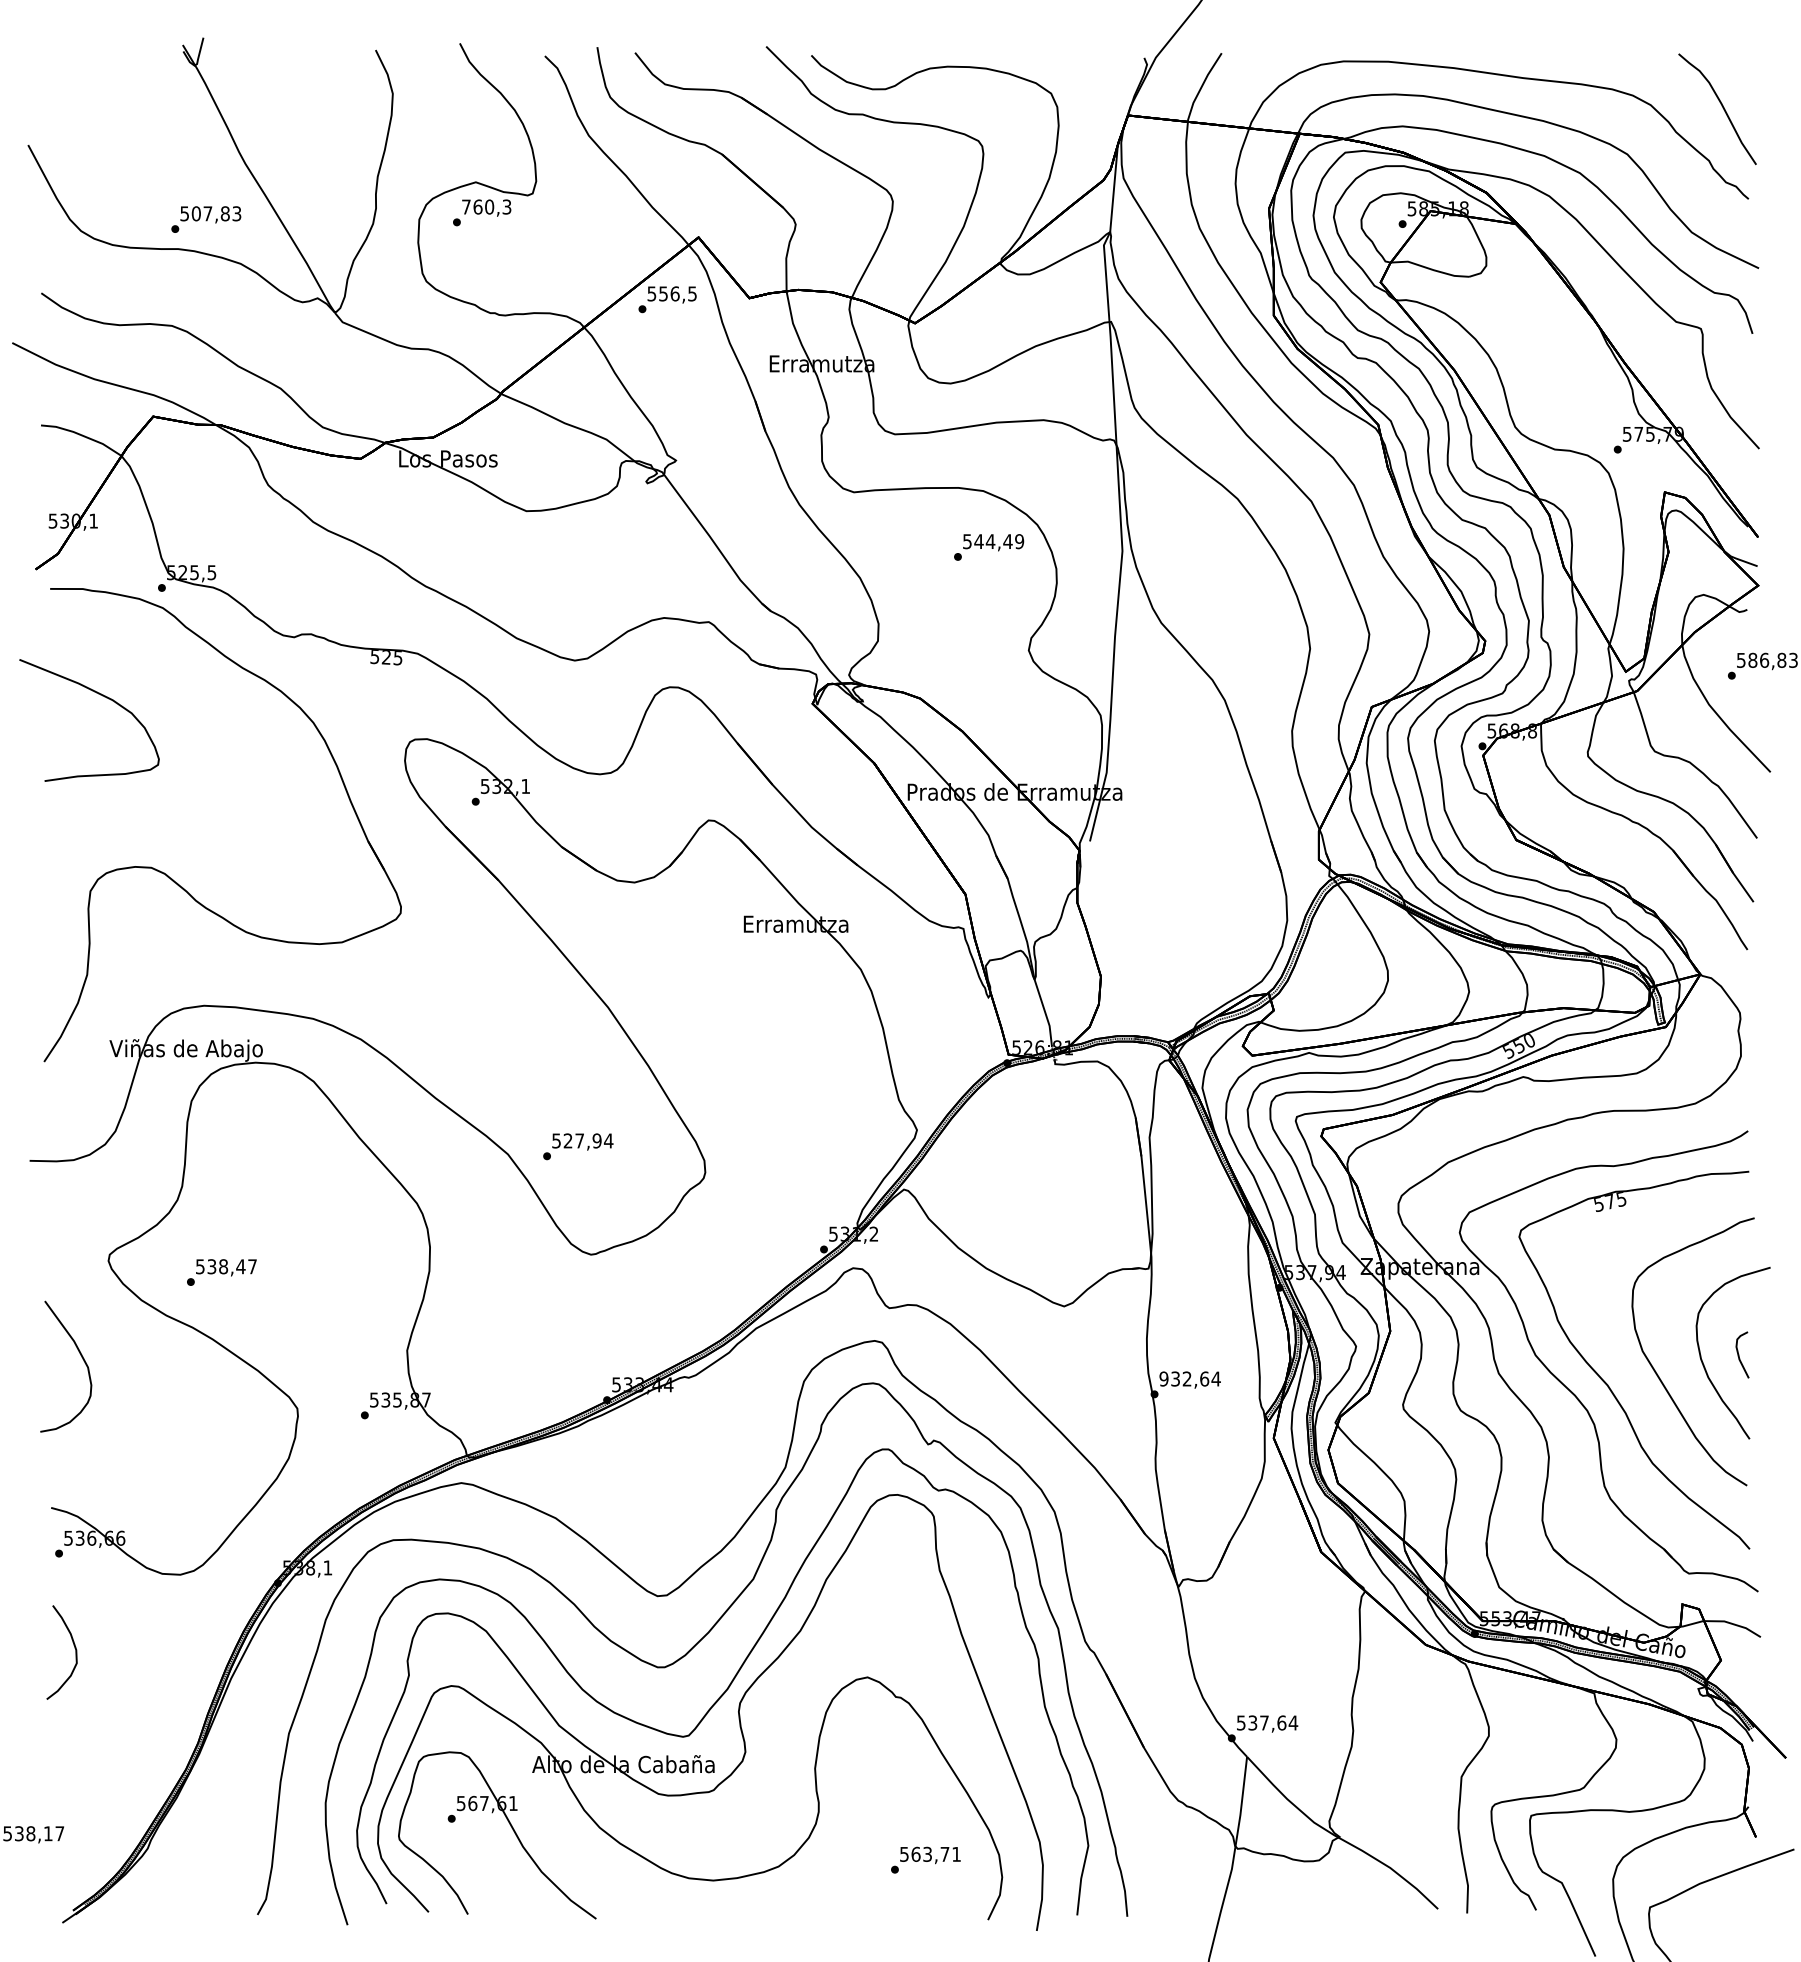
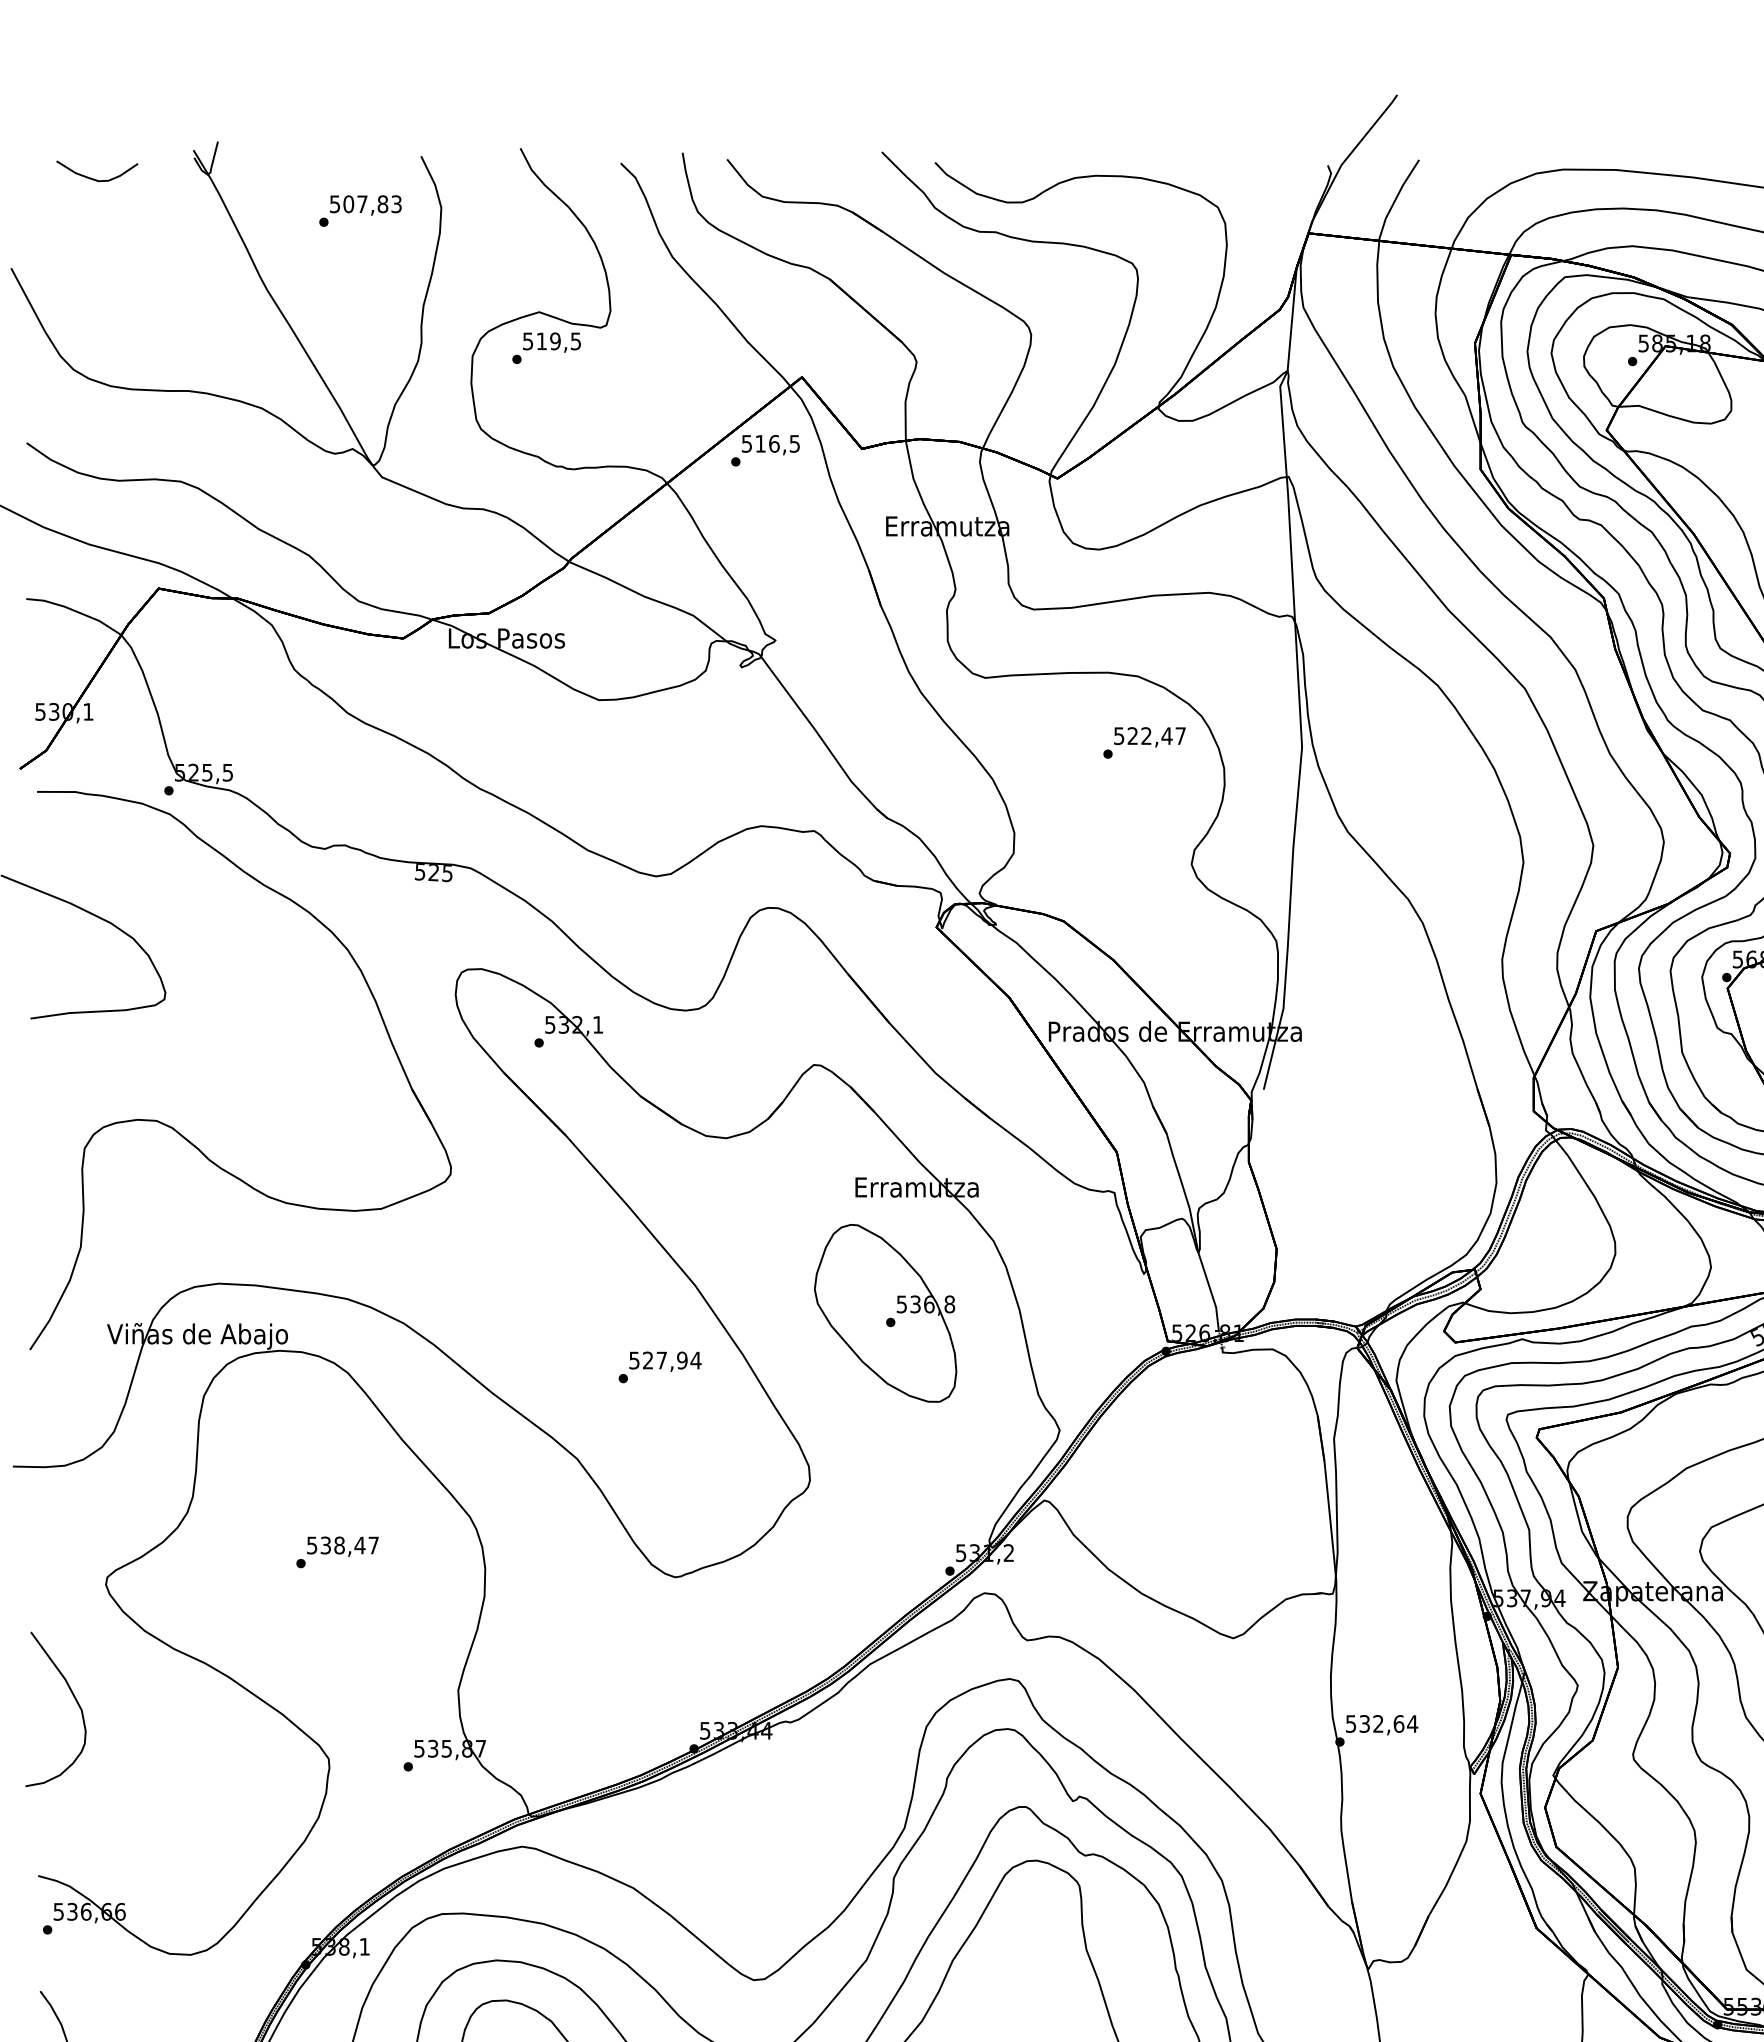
curve: (97, 68) -> (92, 177), added
text: (486, 206) -> (551, 340), 760,3 -> 519,5
text: (206, 219) -> (360, 210), moved
text: (663, 293) -> (760, 443), 556,5 -> 516,5
text: (999, 541) -> (1157, 735), 544,49 -> 522,47
part: (769, 1030) -> (885, 1312), added
text: (578, 1146) -> (660, 1367), moved
text: (221, 1272) -> (337, 1552), moved
text: (1163, 1378) -> (1350, 1723), 932,64 -> 532,64

